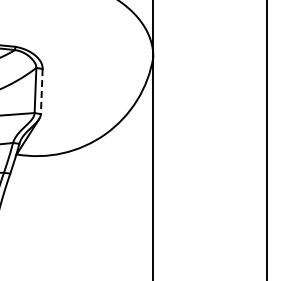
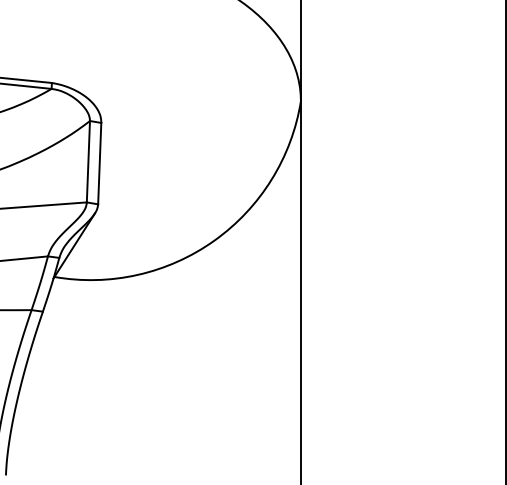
line: (41, 91) -> (99, 163), dashed -> solid

